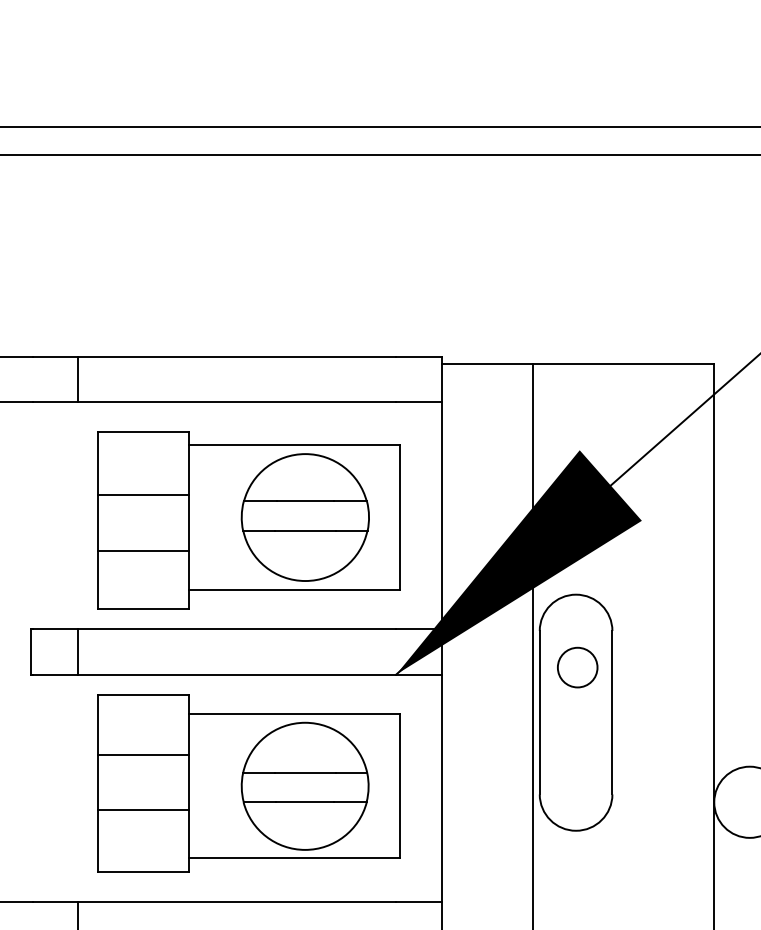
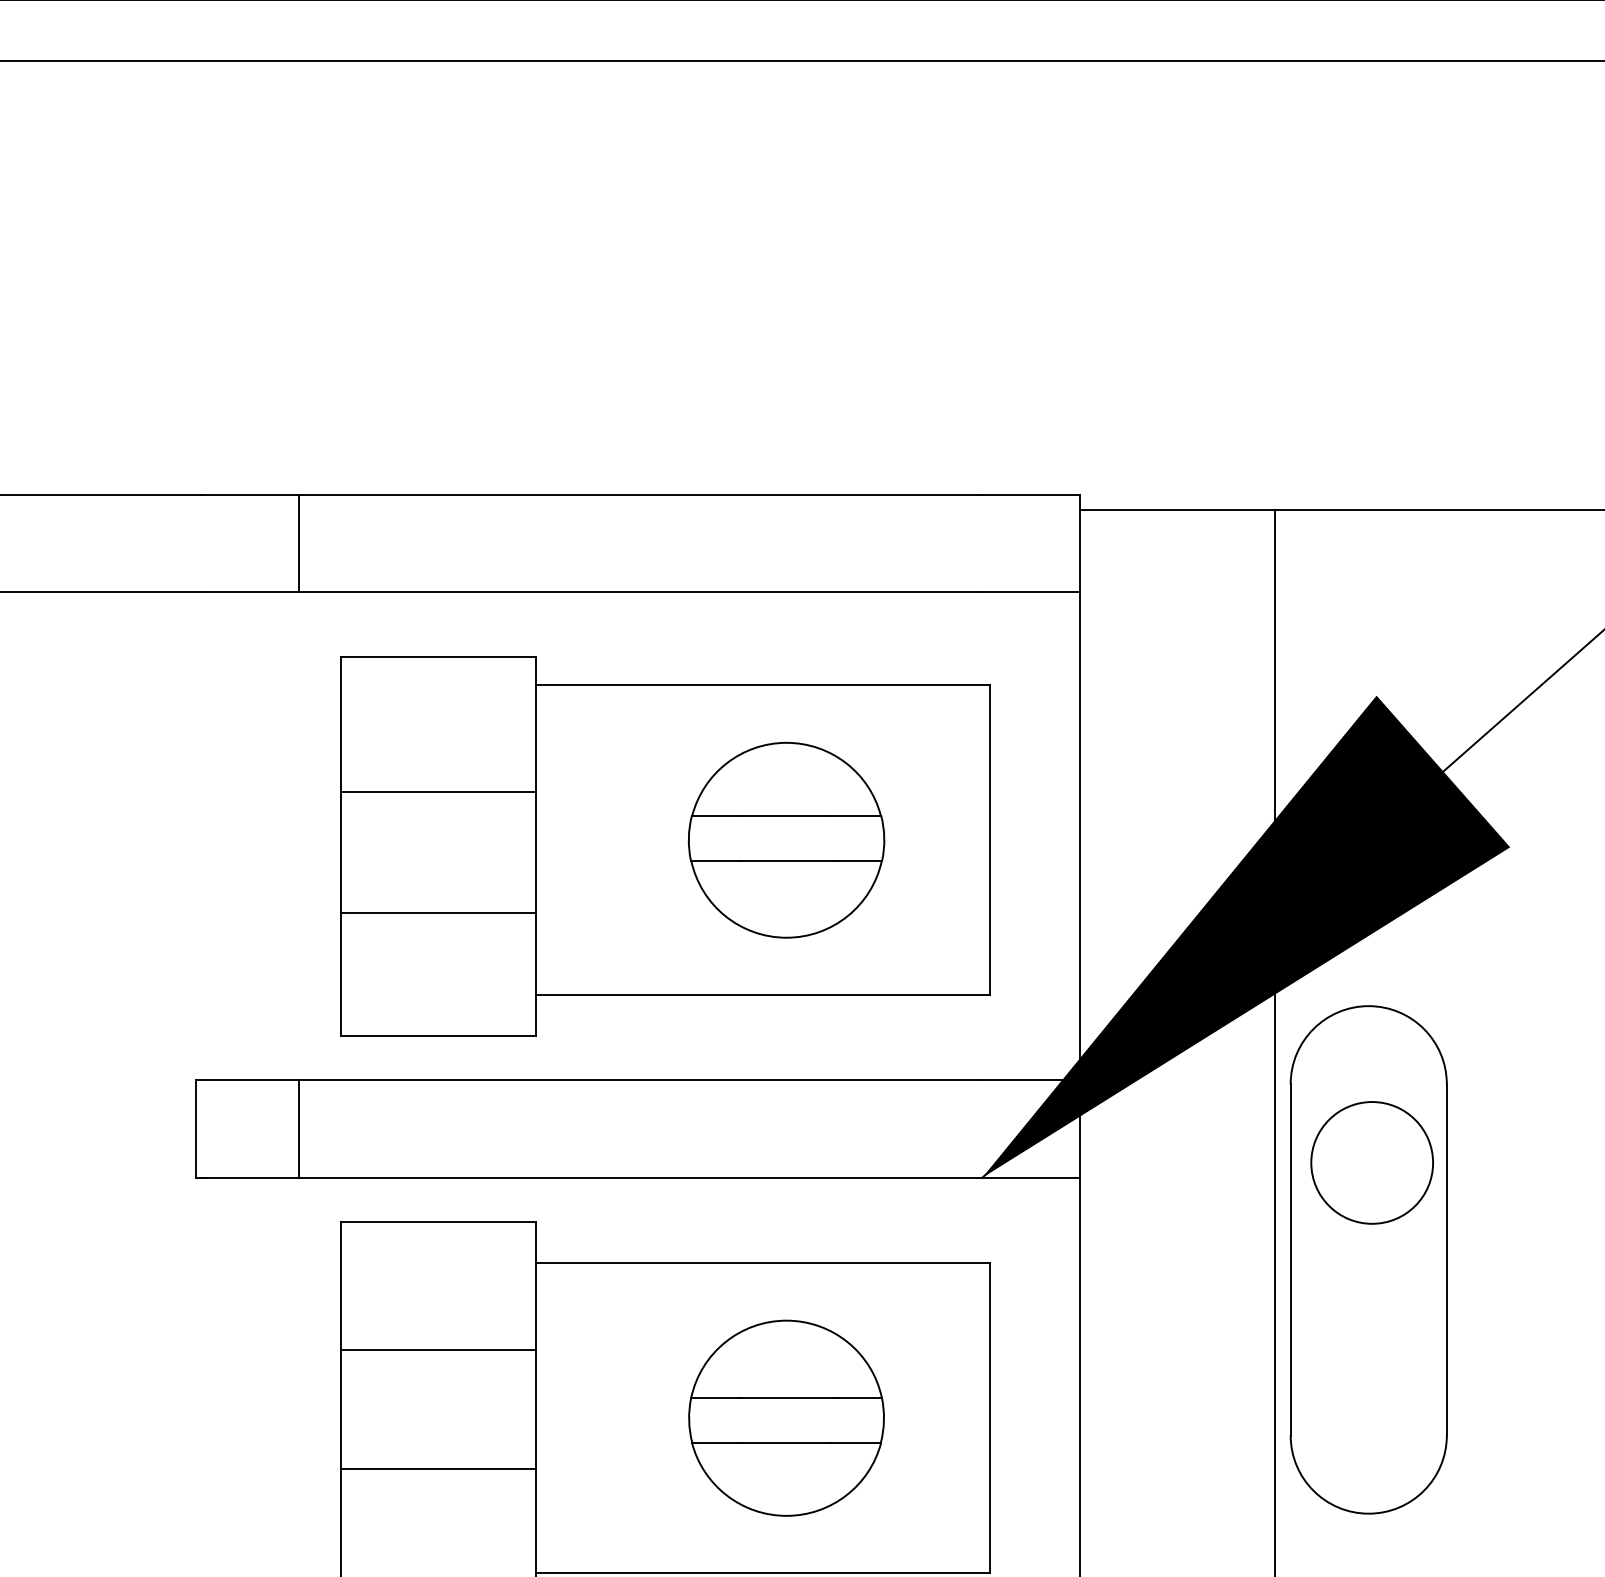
part: (304, 517) -> (784, 840), size x0.71
circle: (577, 667) -> (1371, 1162), size x1.43
part: (305, 786) -> (787, 1418), size x0.71

